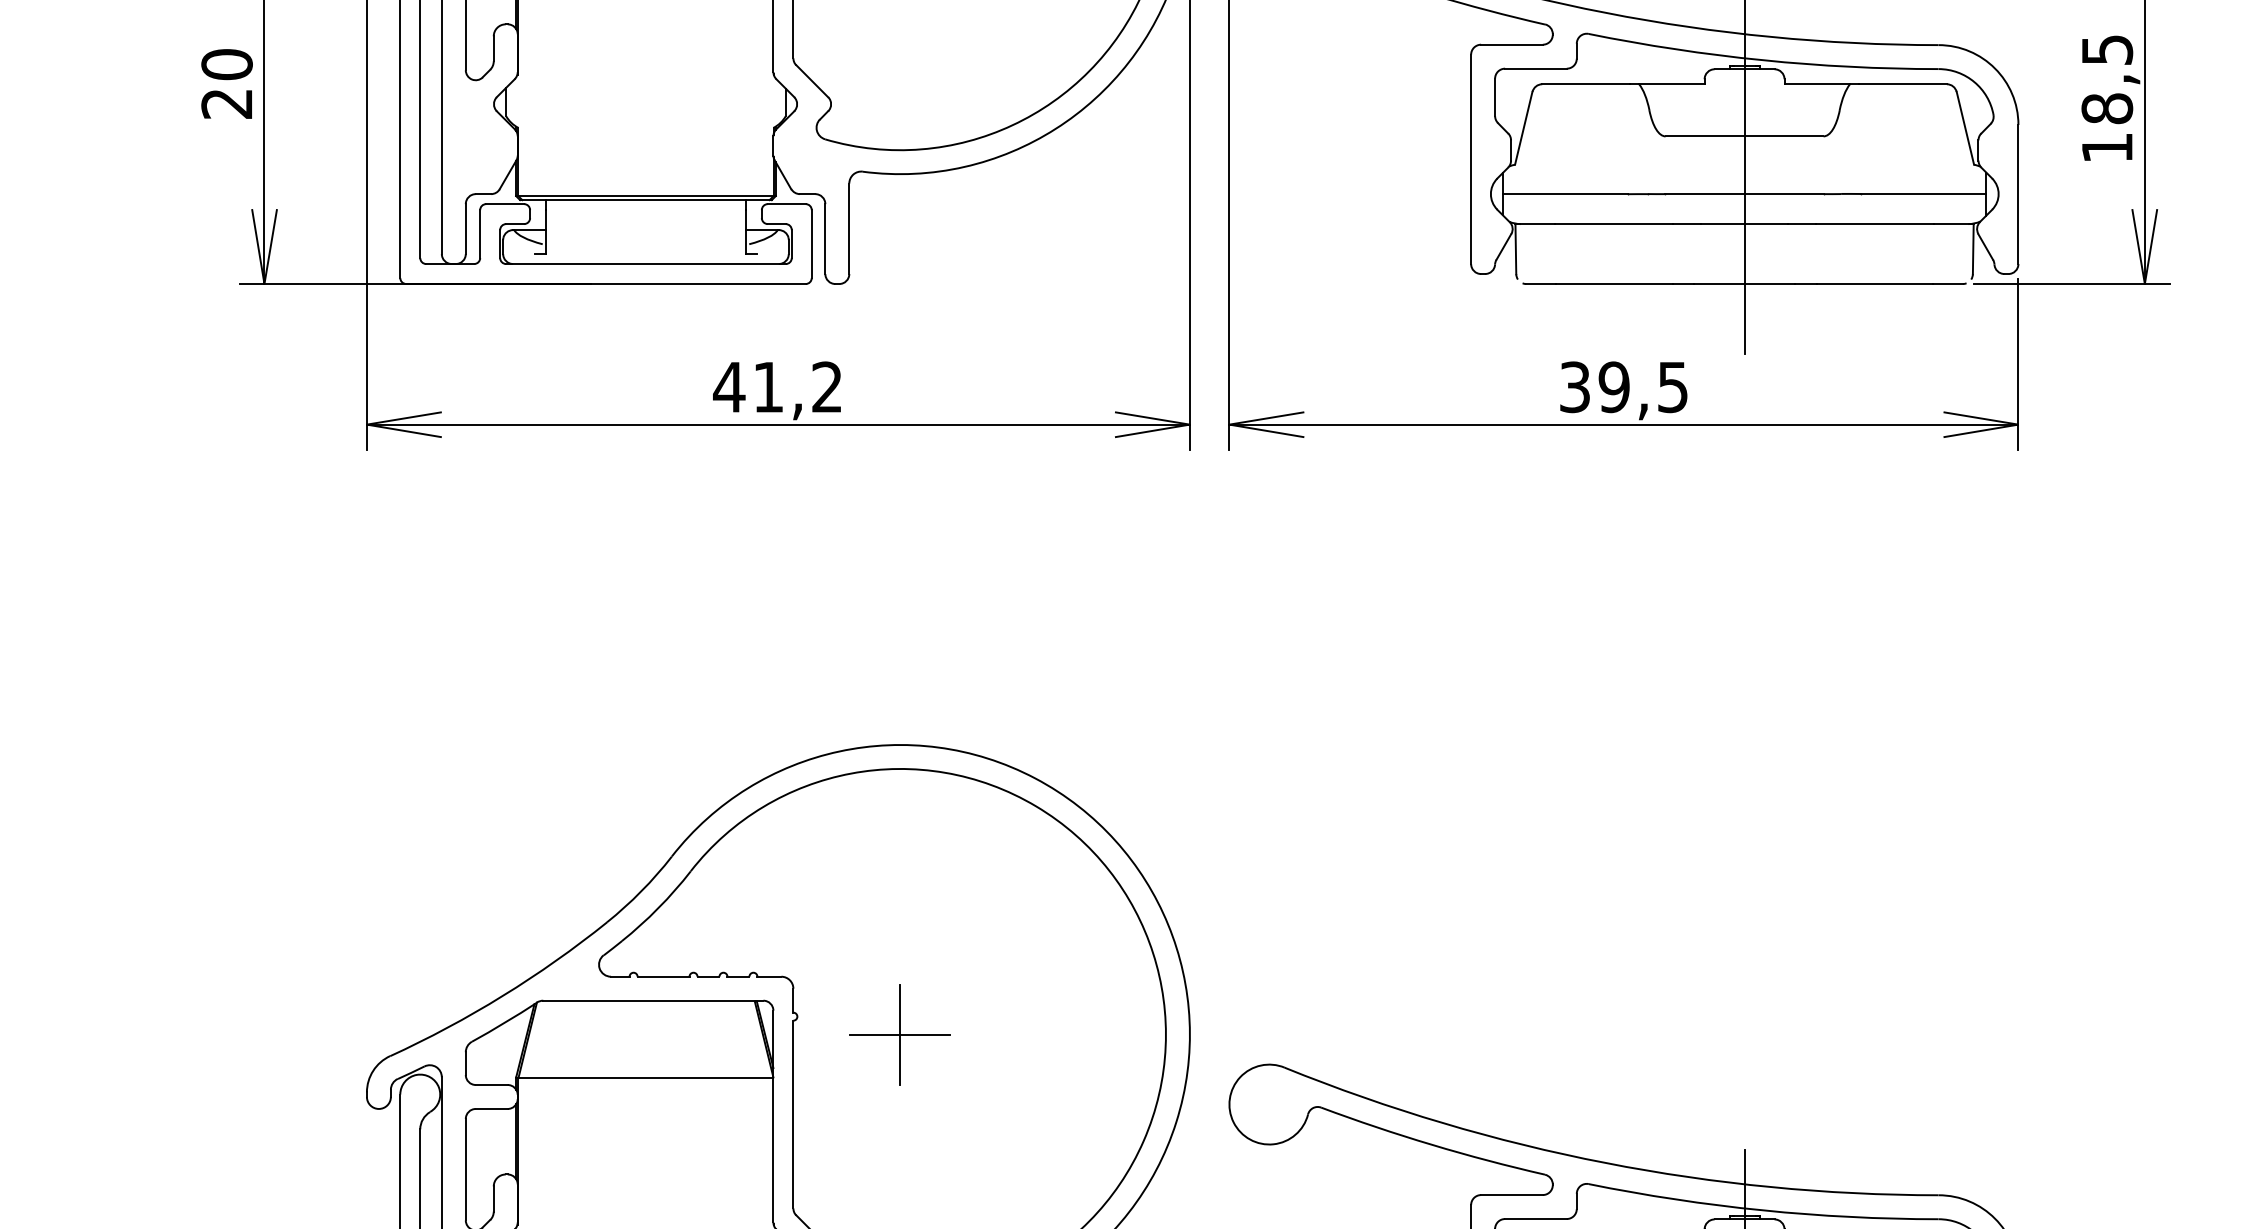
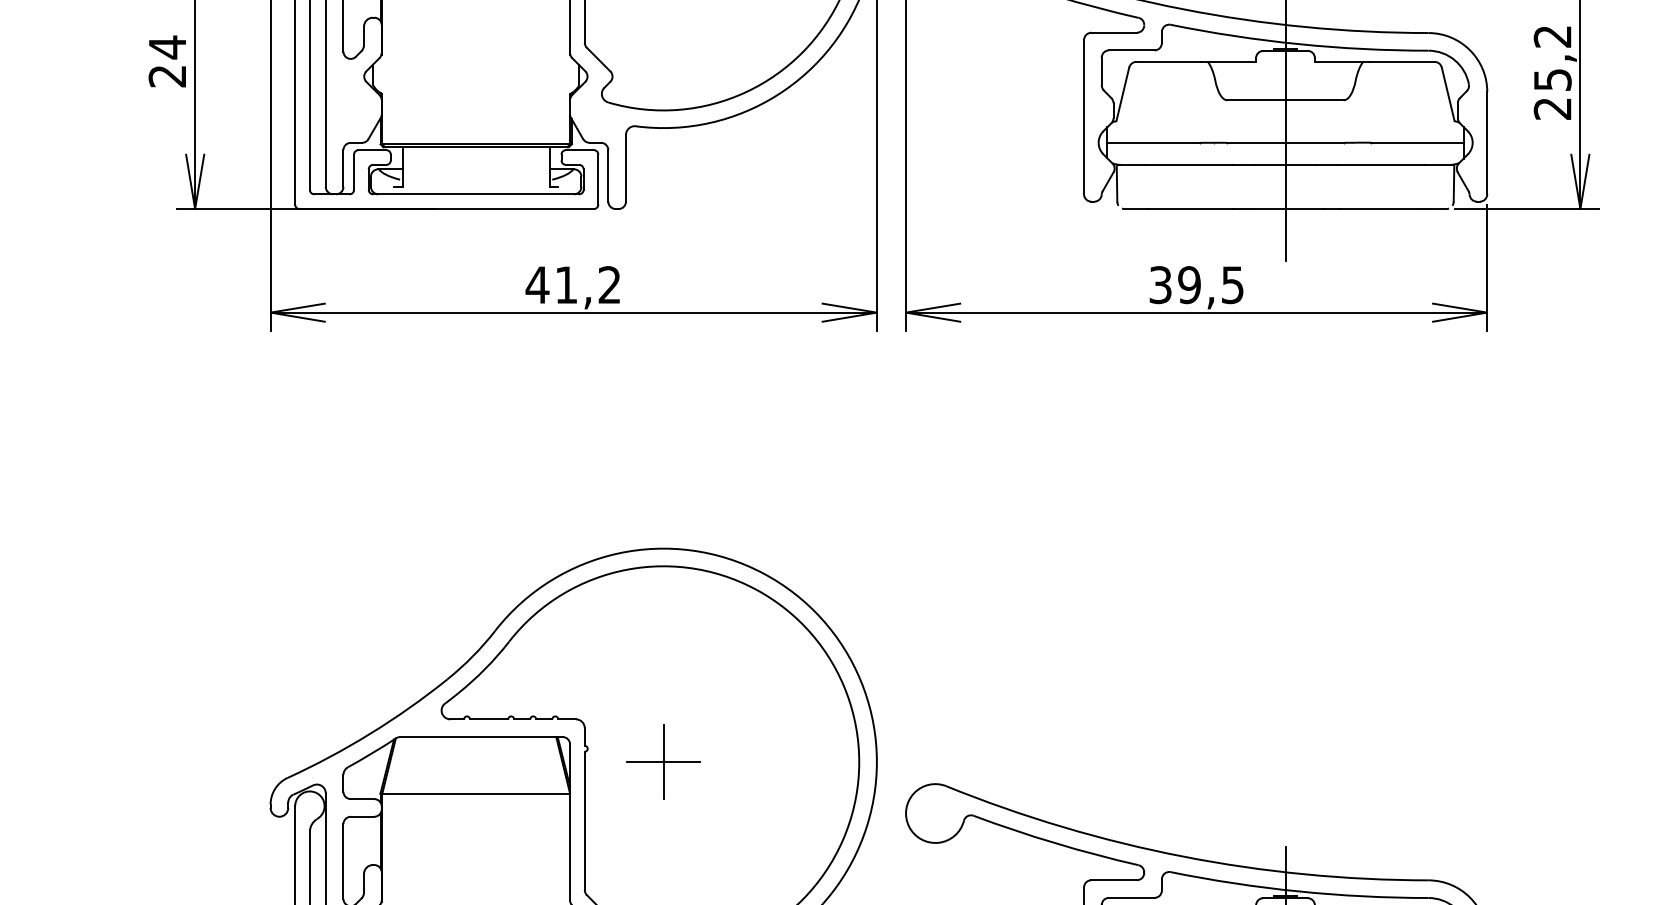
text: (226, 64) -> (167, 47), 20 -> 24
text: (2107, 98) -> (1552, 72), 18,5 -> 25,2

